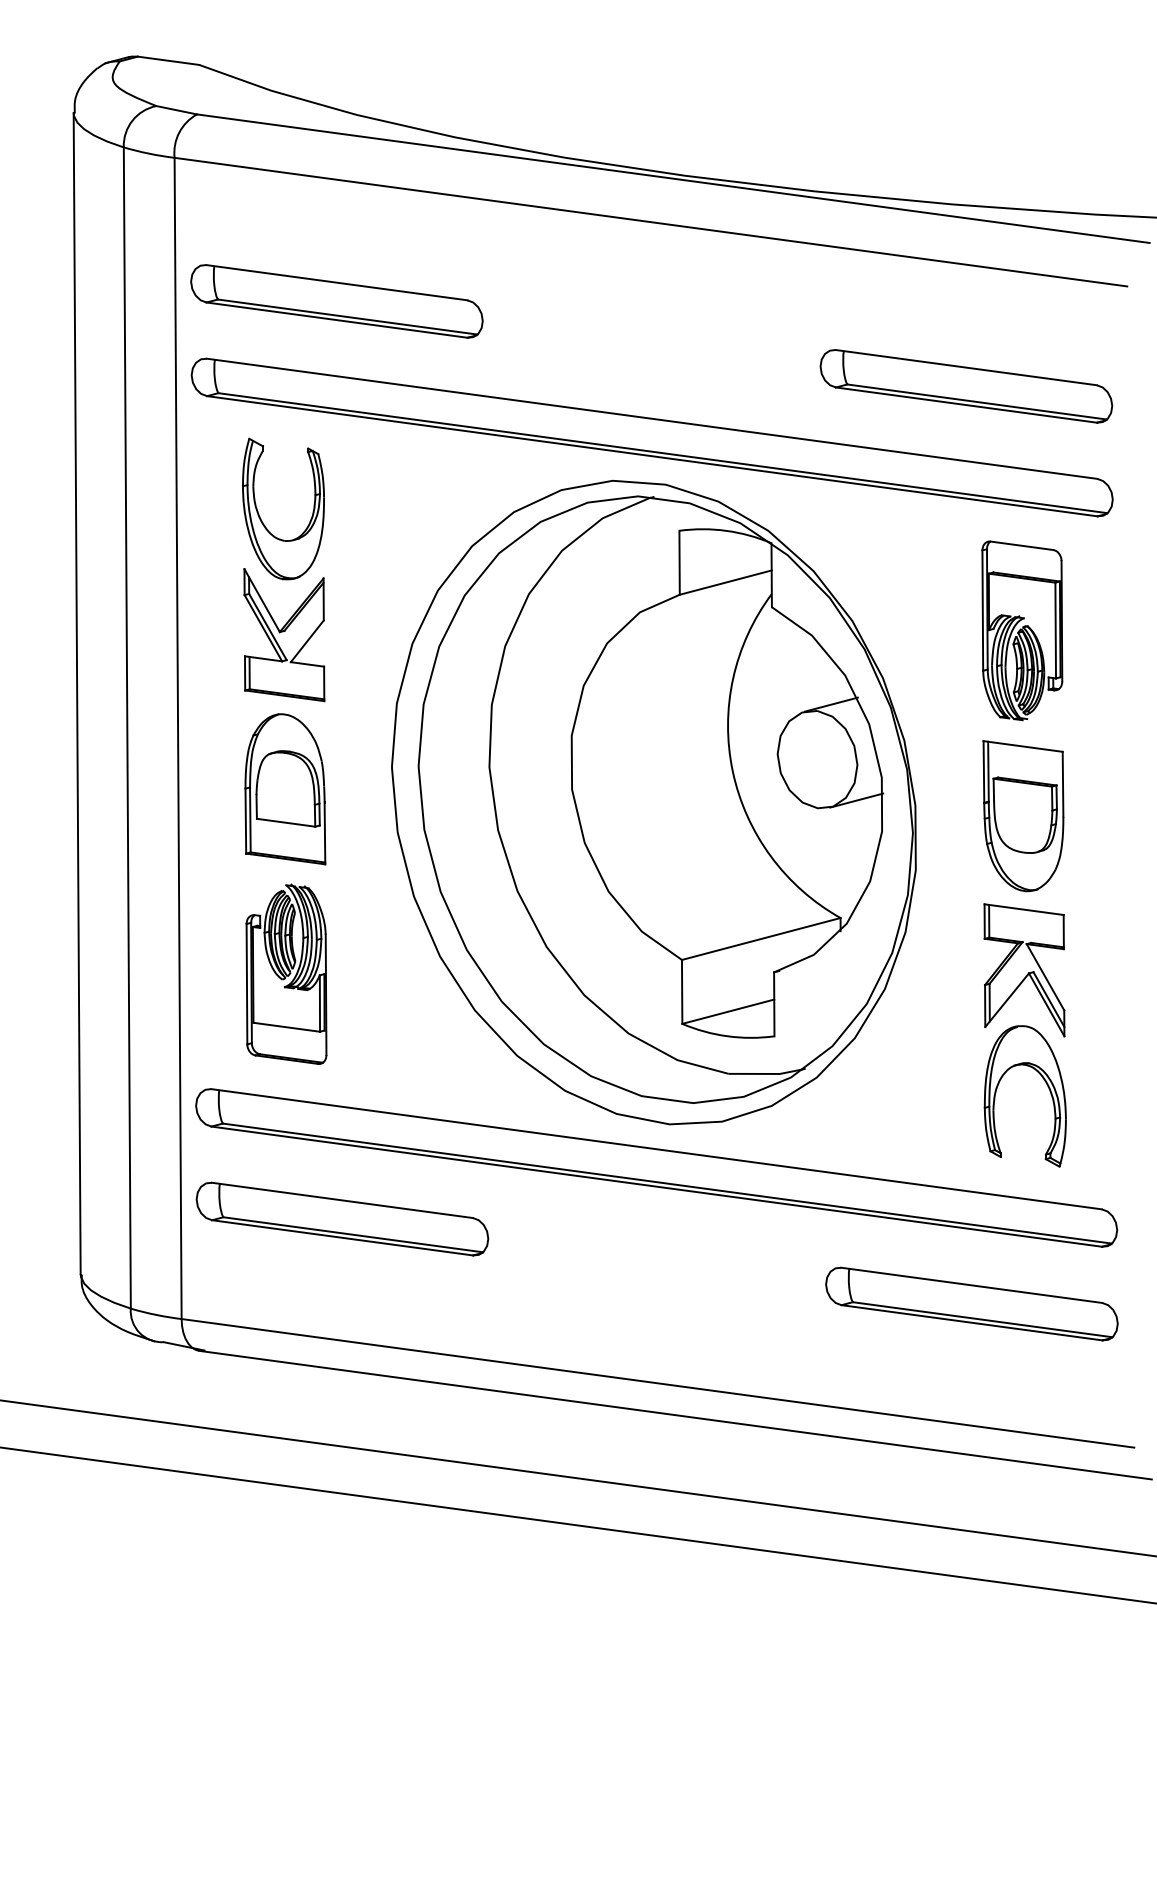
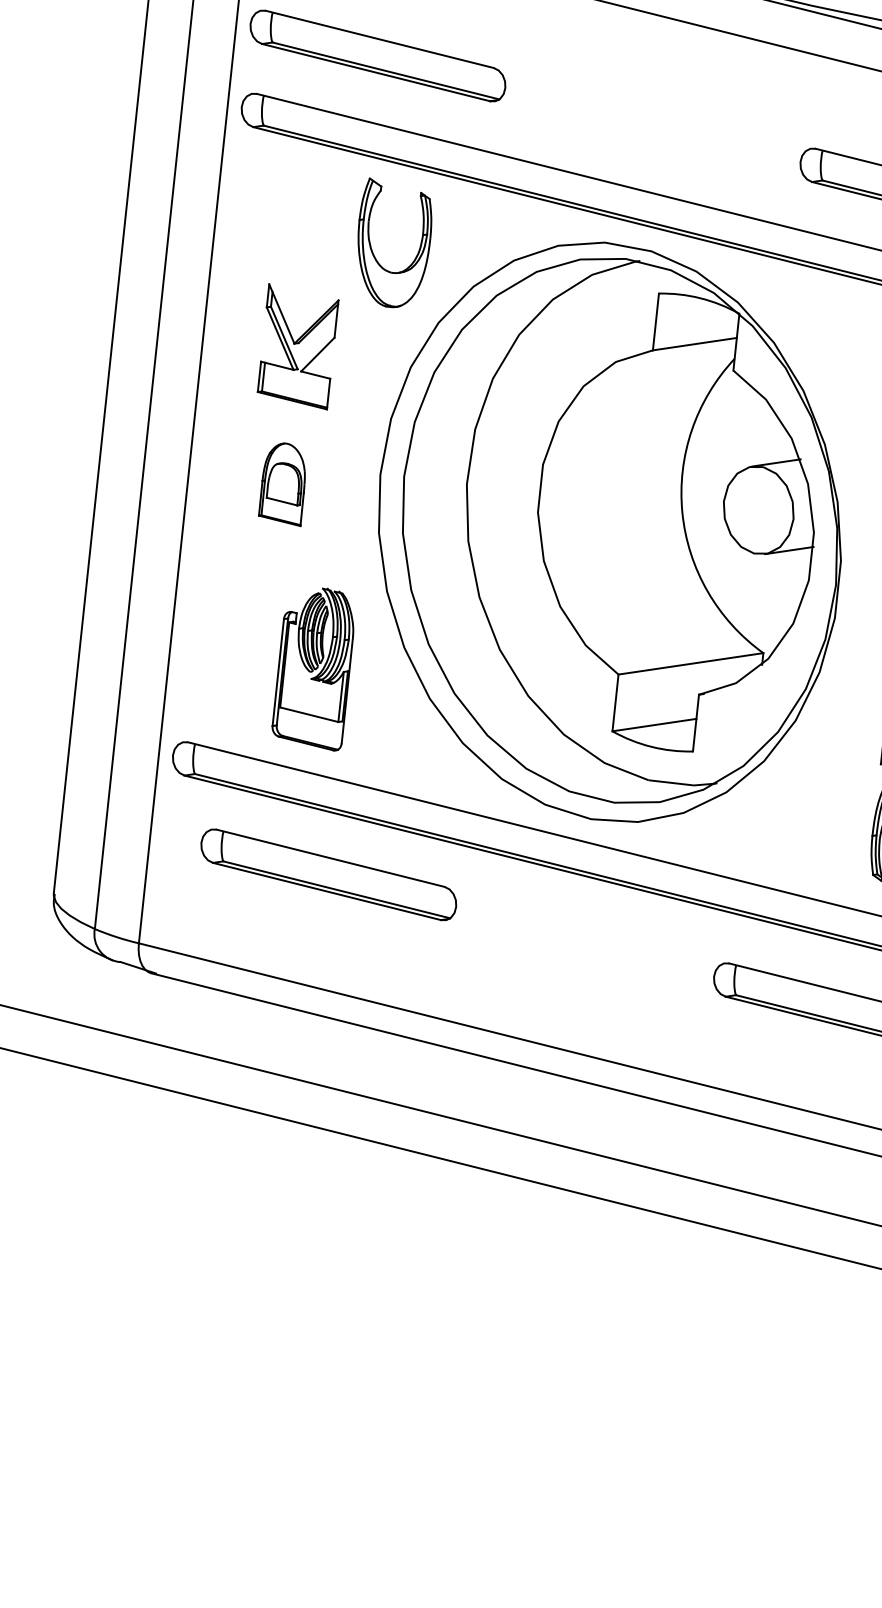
part: (261, 518) -> (372, 250), moved
part: (285, 789) -> (283, 483), size x0.6
part: (286, 973) -> (314, 666), moved
part: (342, 1218) -> (328, 874), moved

